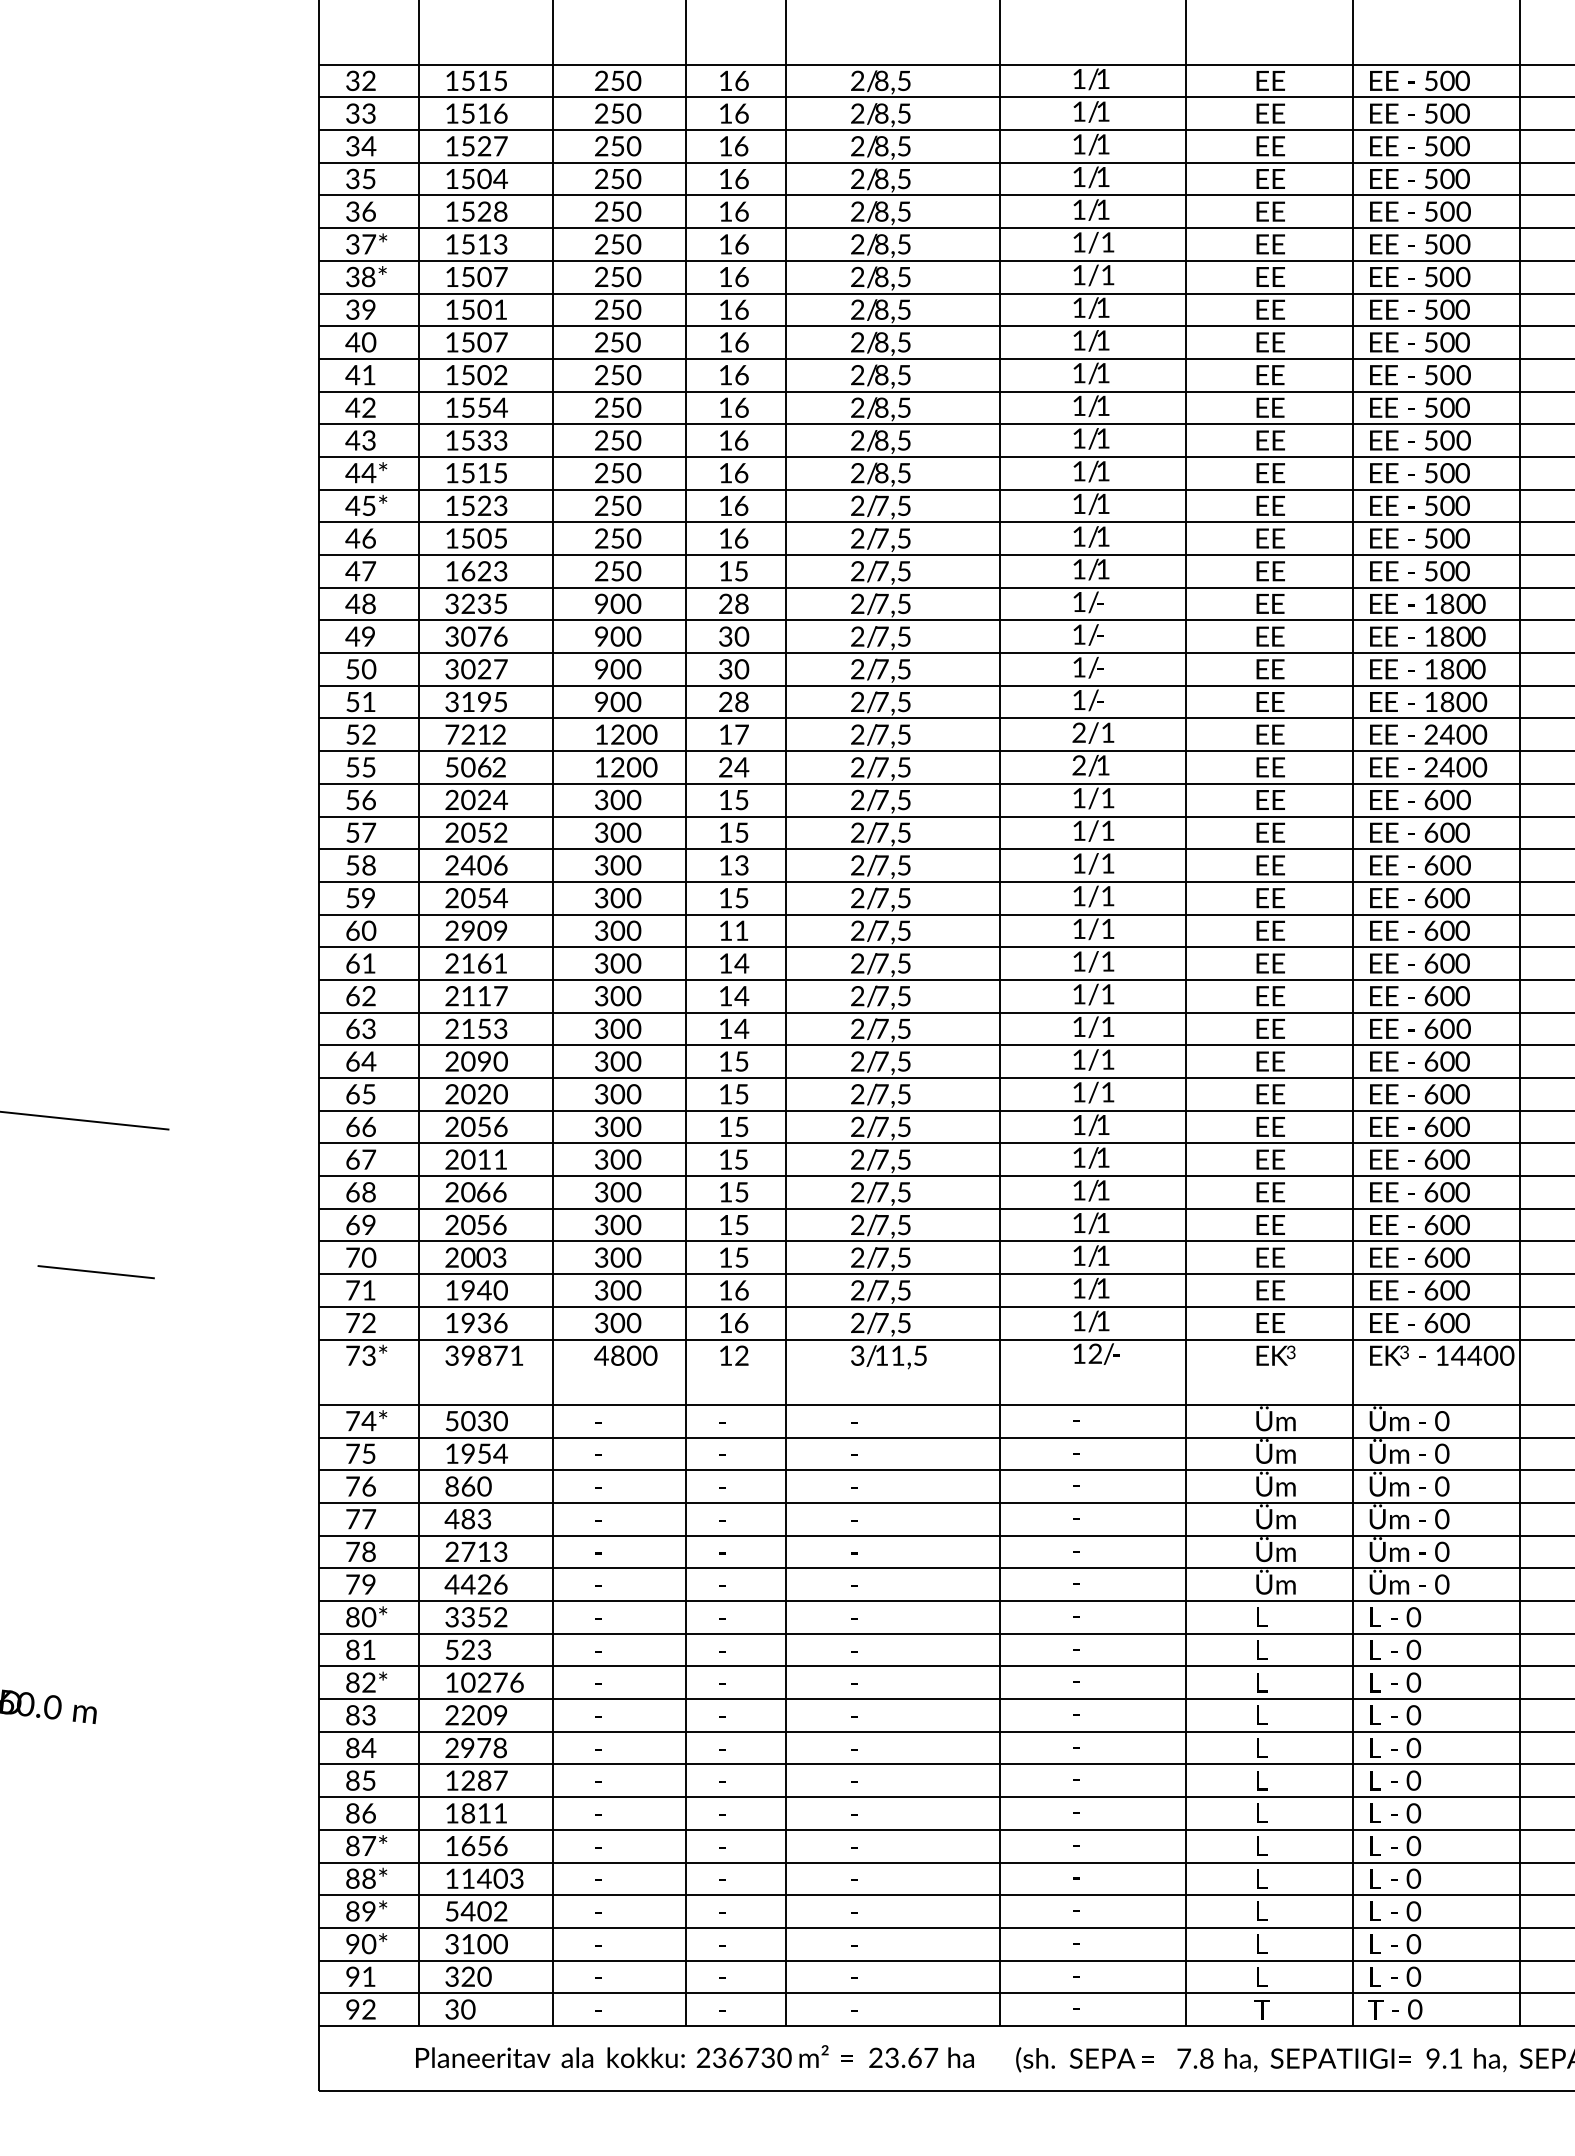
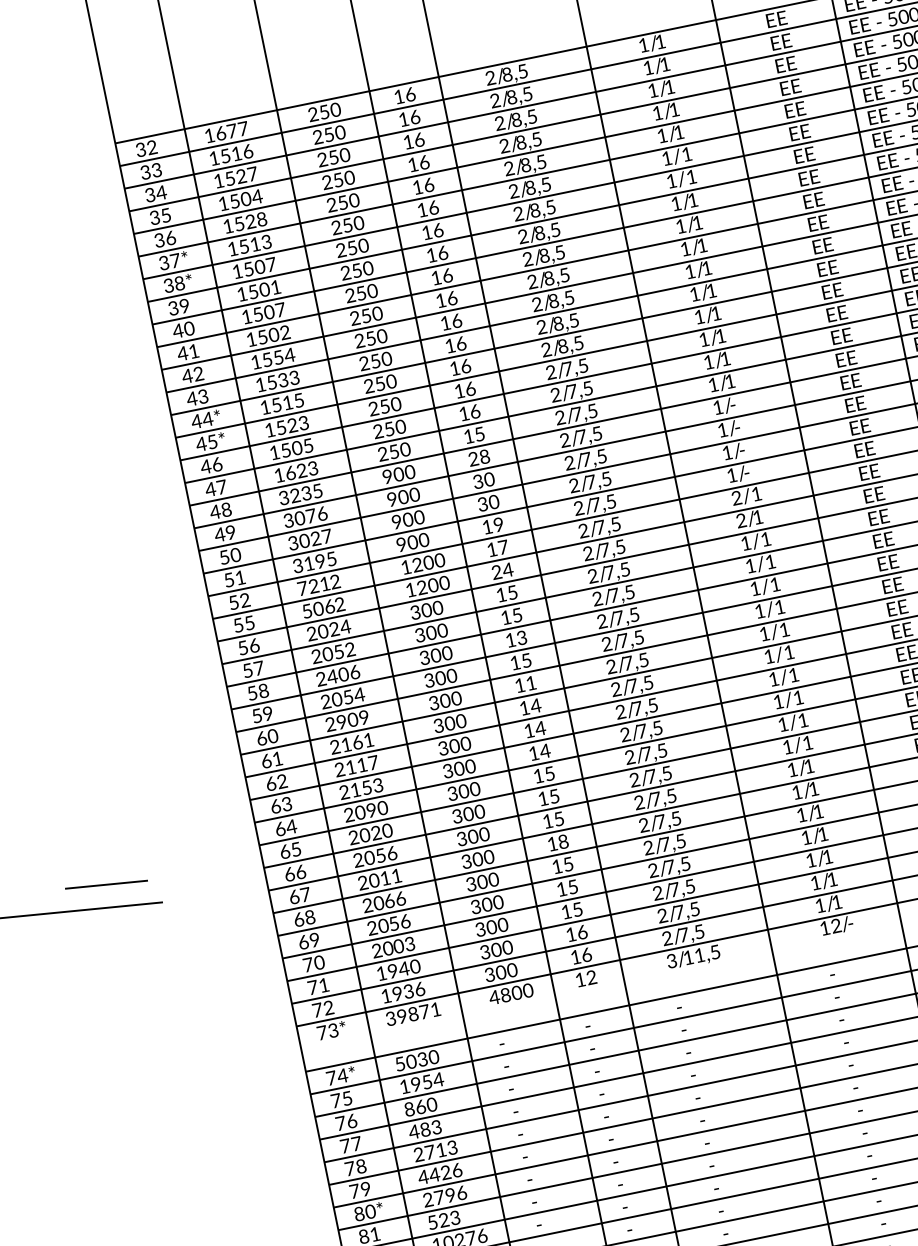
text: (484, 80) -> (232, 130), 1515 -> 1677
text: (733, 701) -> (492, 525), 28 -> 19
text: (741, 1159) -> (563, 841), 5 -> 8
line: (95, 1272) -> (106, 885), moved
text: (476, 1617) -> (445, 1196), 3352 -> 2796

